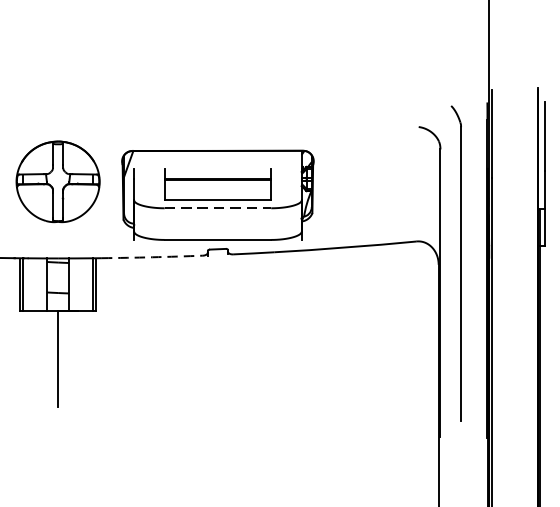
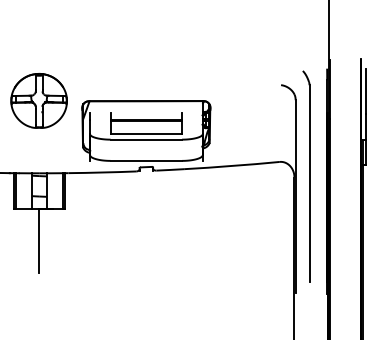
part: (57, 181) -> (38, 100), moved
line: (218, 208) -> (146, 139), dashed -> solid
arc: (152, 257) -> (102, 172), dashed -> solid

